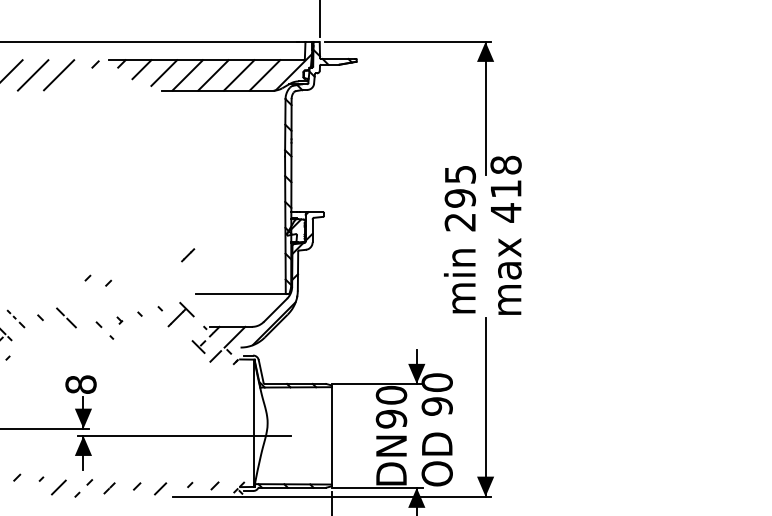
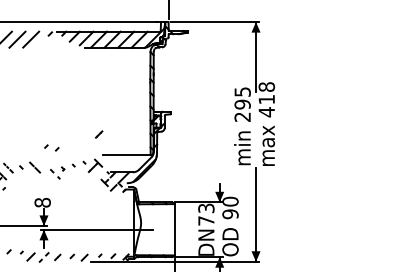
text: (391, 406) -> (206, 214), 90 -> 73

